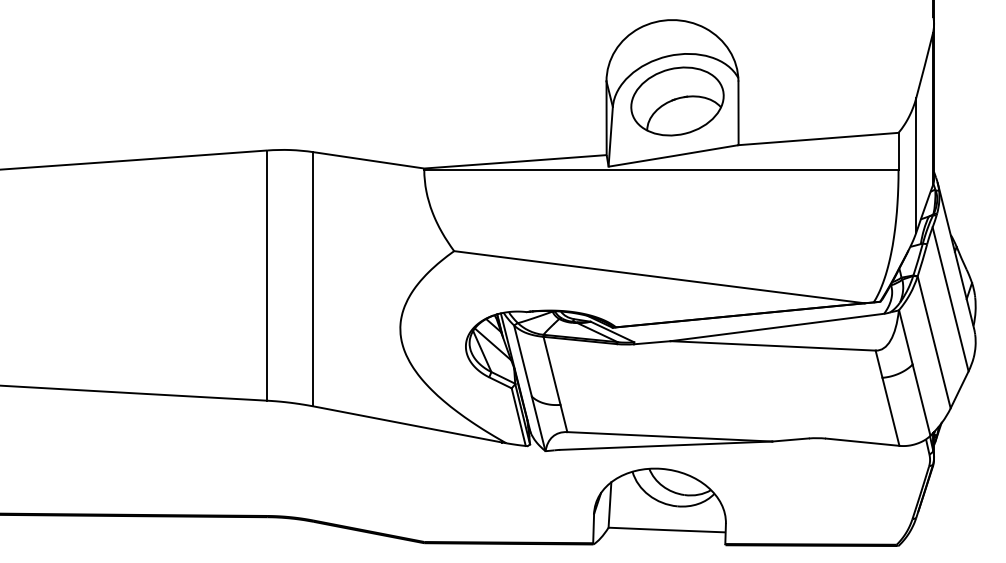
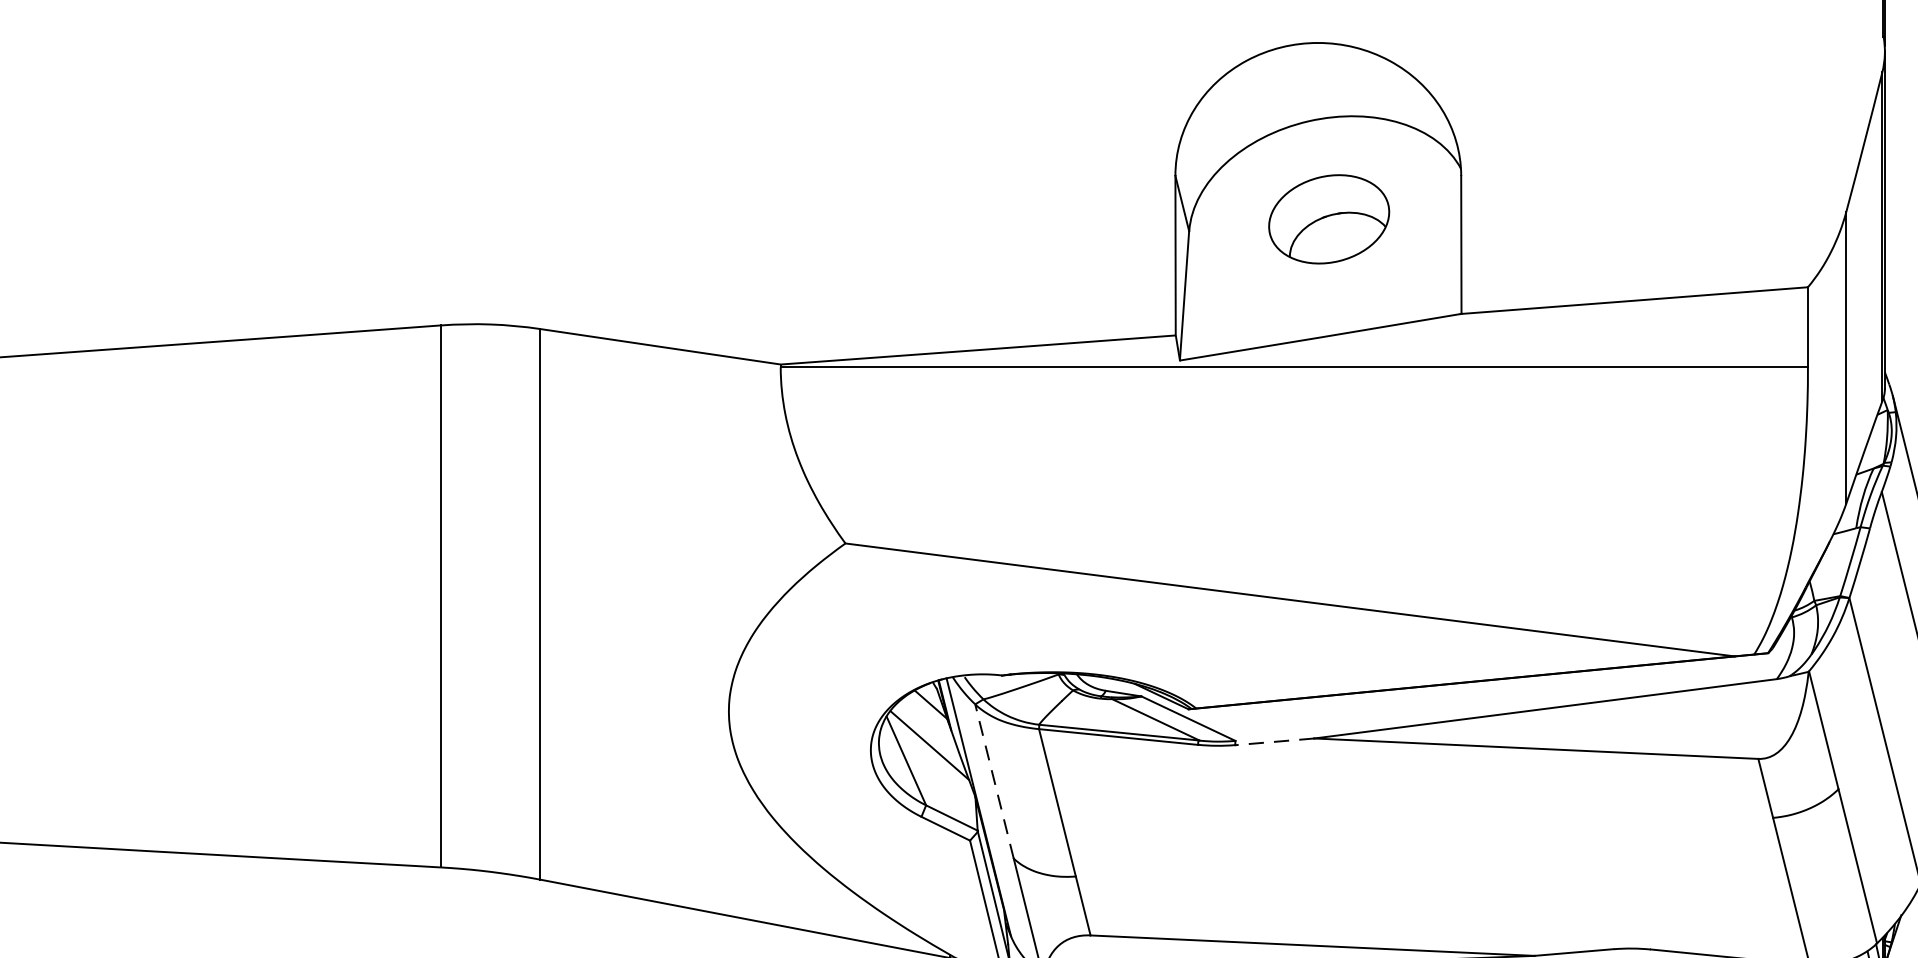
part: (677, 101) -> (1329, 219), size x0.6
line: (651, 342) -> (1272, 741), solid -> dashed
line: (522, 361) -> (993, 782), solid -> dashed

